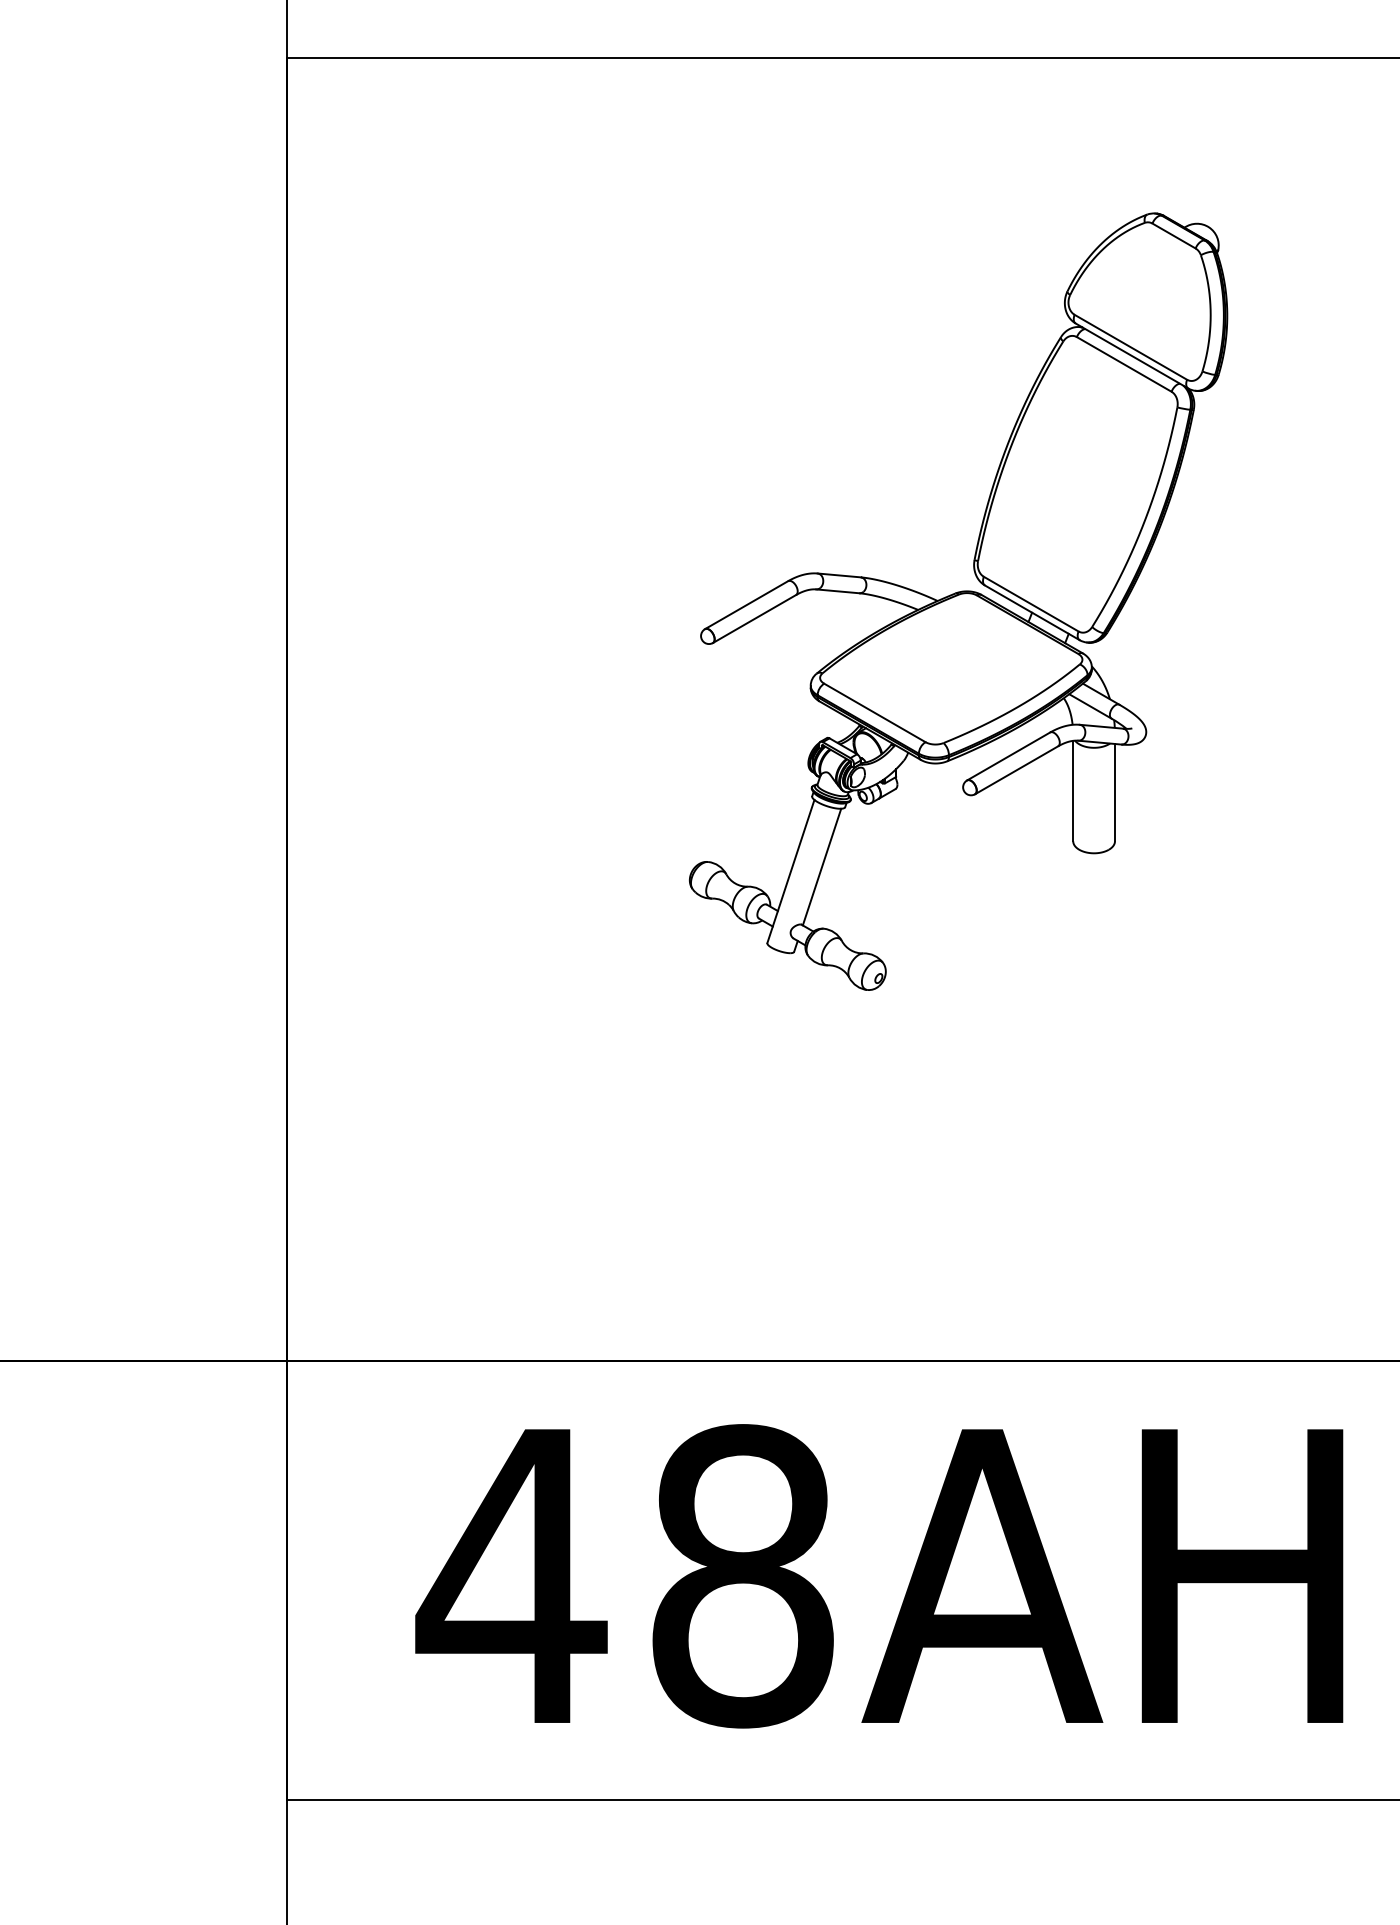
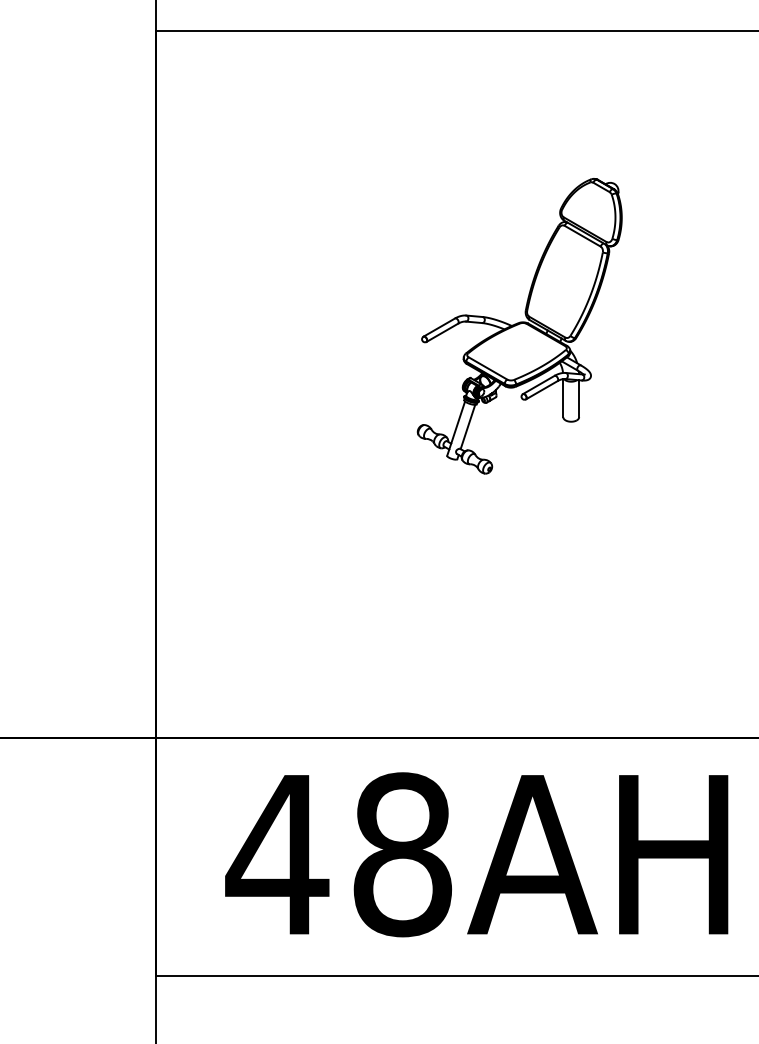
part: (958, 600) -> (519, 325), size x0.7

